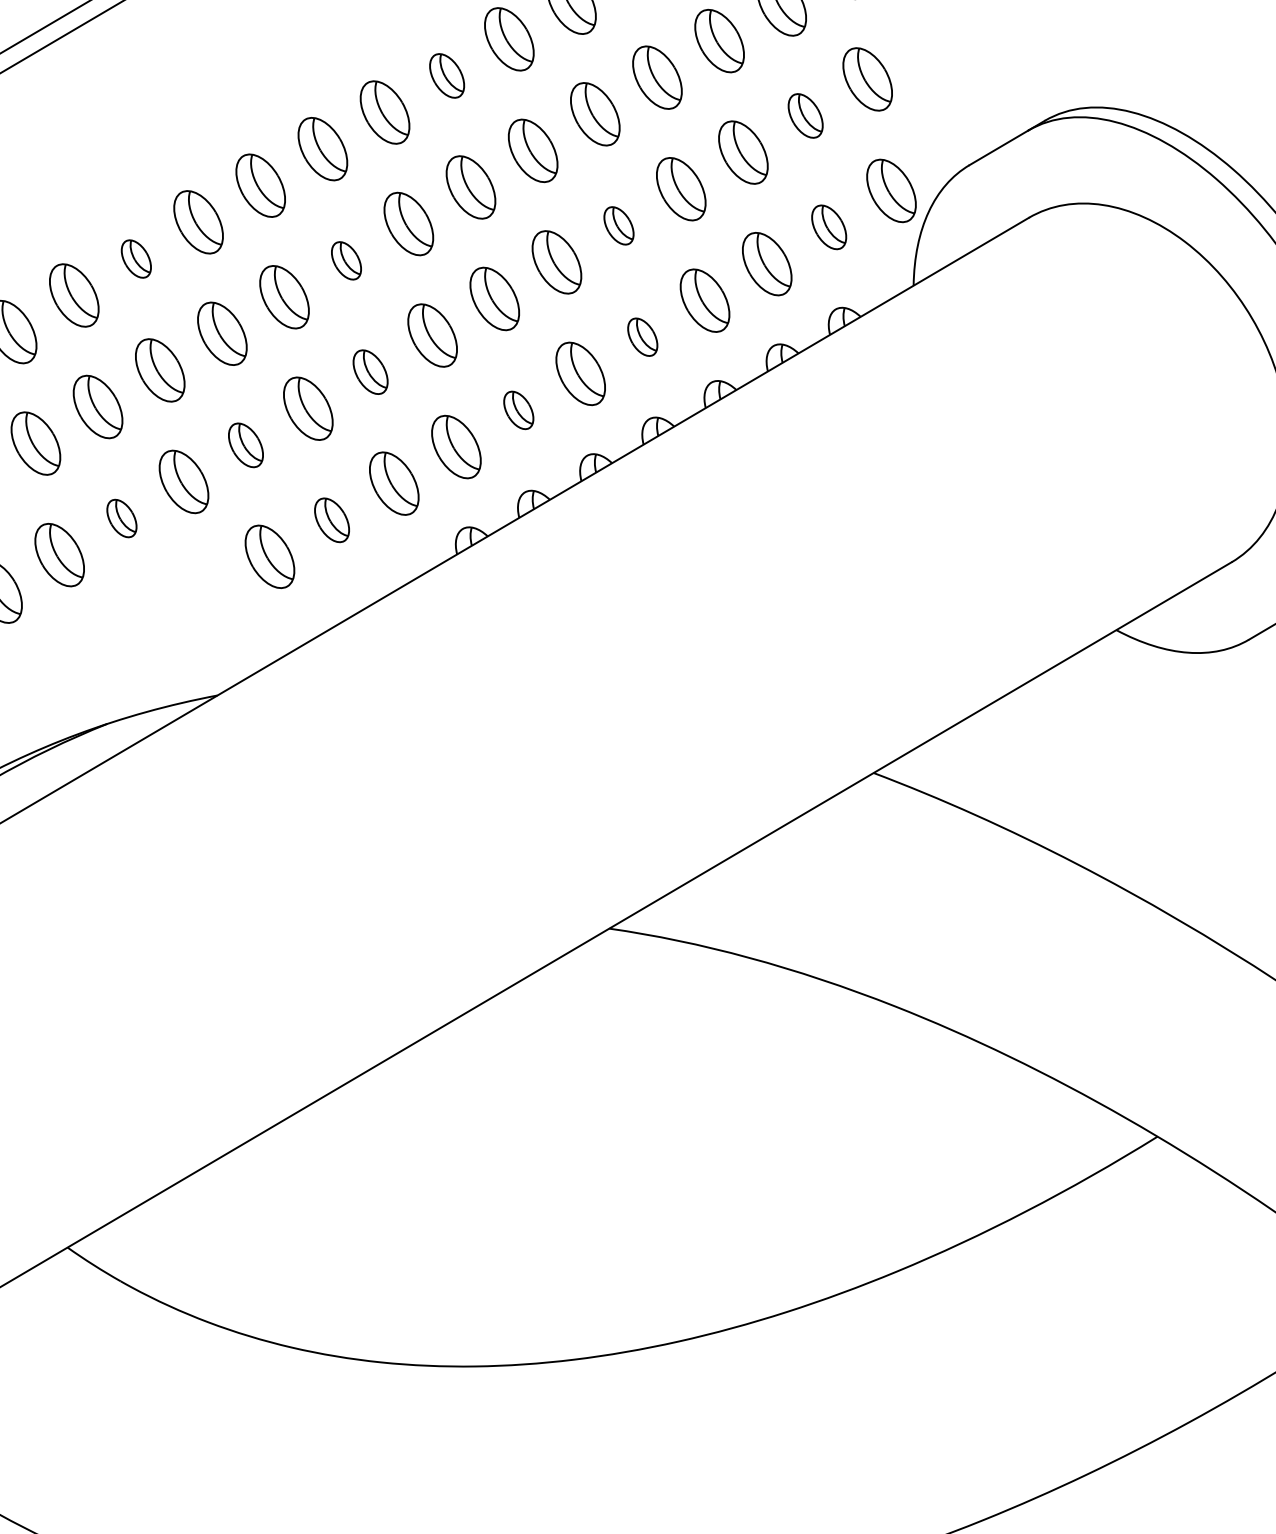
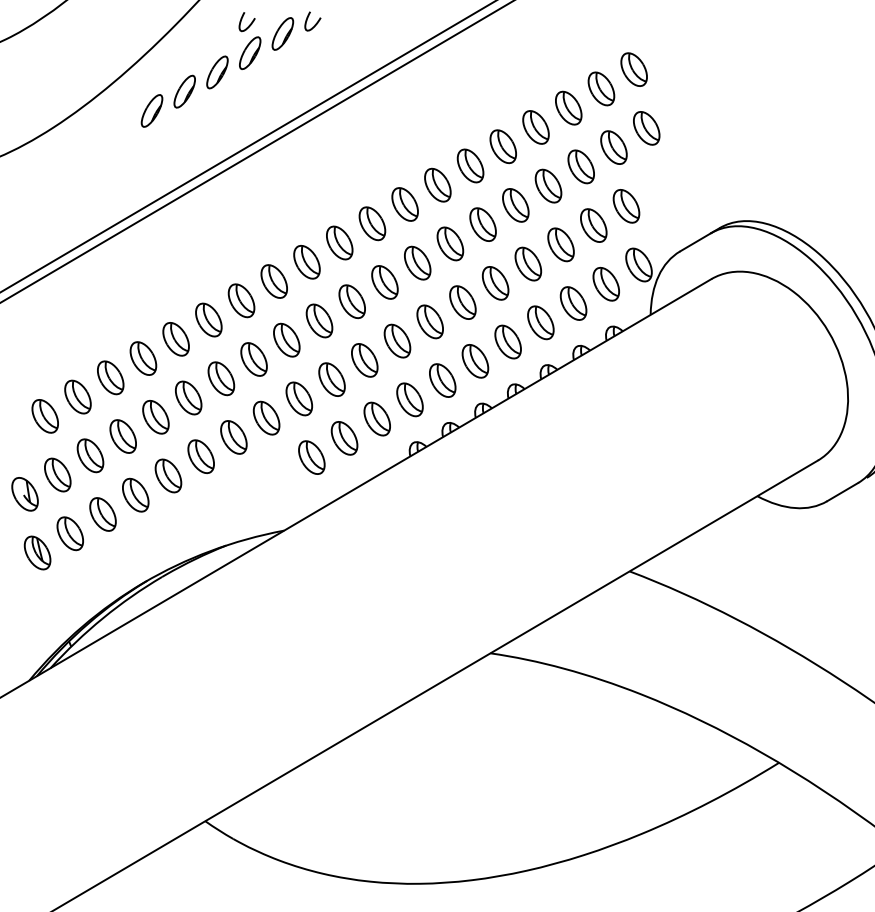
part: (445, 75) -> (404, 204), size x1.43
part: (805, 115) -> (593, 225), size x1.43
part: (618, 226) -> (495, 283), size x1.67
part: (827, 226) -> (605, 283), size x1.43
part: (136, 258) -> (241, 300), size x1.67
part: (345, 260) -> (351, 301), size x1.67
part: (641, 336) -> (507, 341), size x1.67
part: (369, 372) -> (364, 360), size x1.43
part: (518, 410) -> (442, 380), size x1.67
part: (244, 444) -> (298, 398), size x1.43
part: (121, 518) -> (233, 437), size x1.67
part: (331, 520) -> (344, 438), size x1.43

